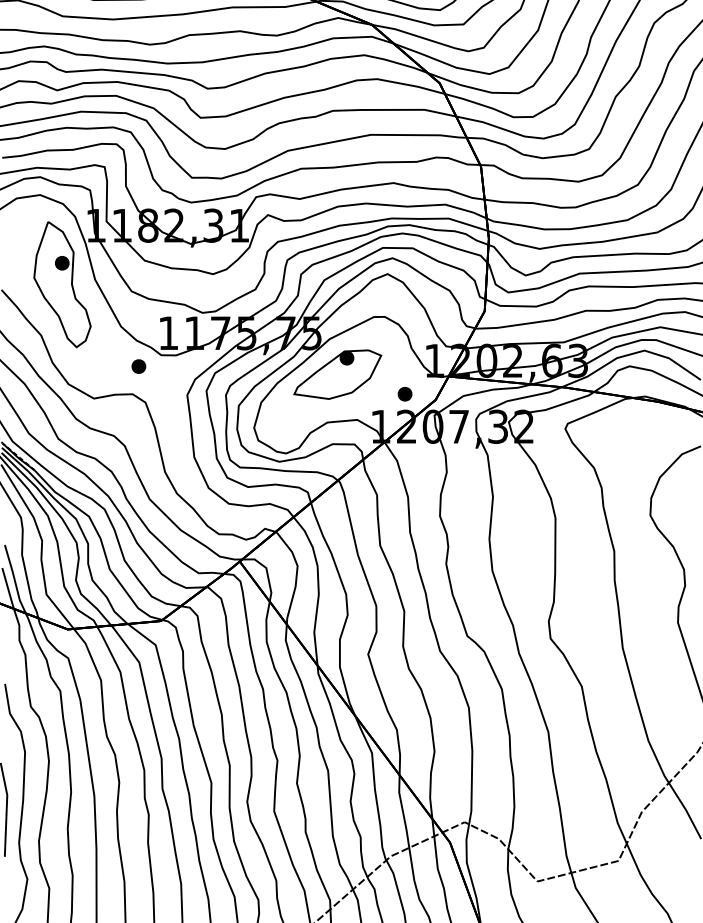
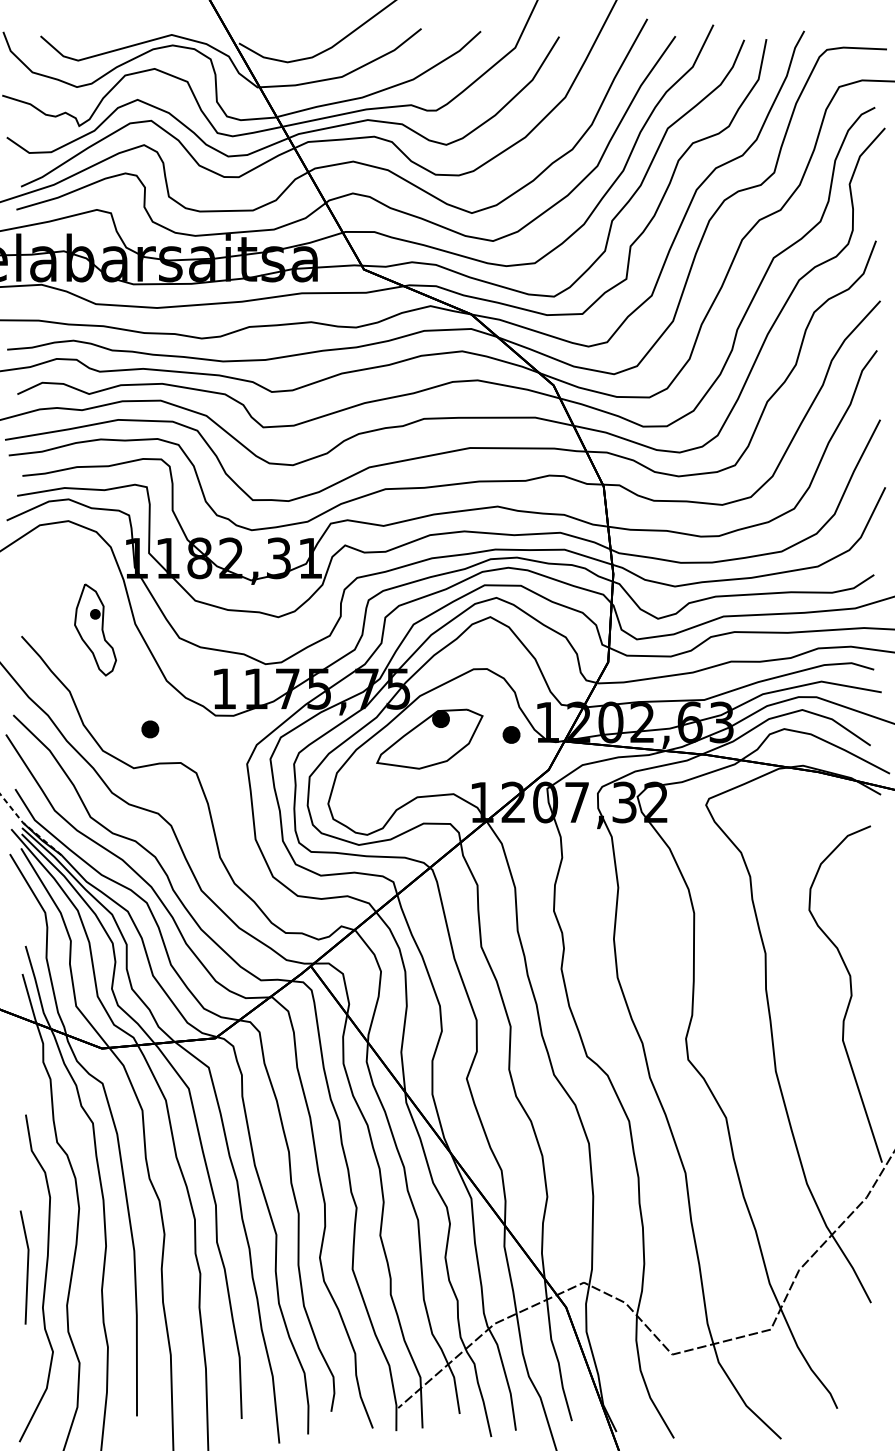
part: (62, 284) -> (95, 629), size x0.6
part: (139, 366) -> (150, 729), moved
part: (405, 393) -> (511, 734), moved

